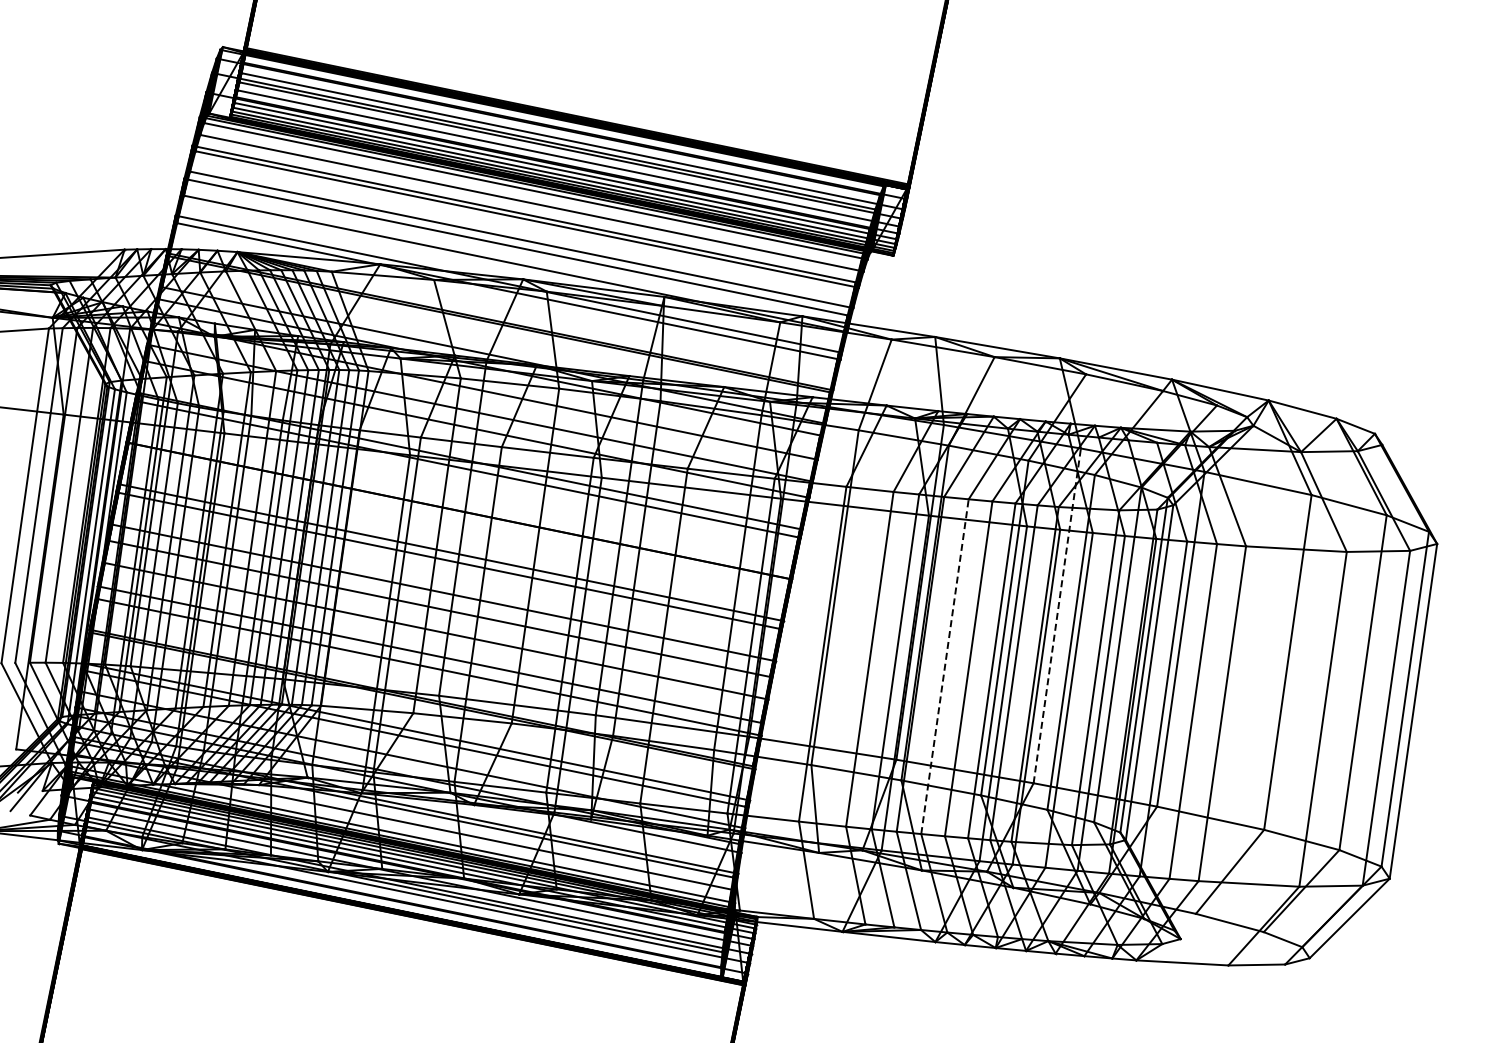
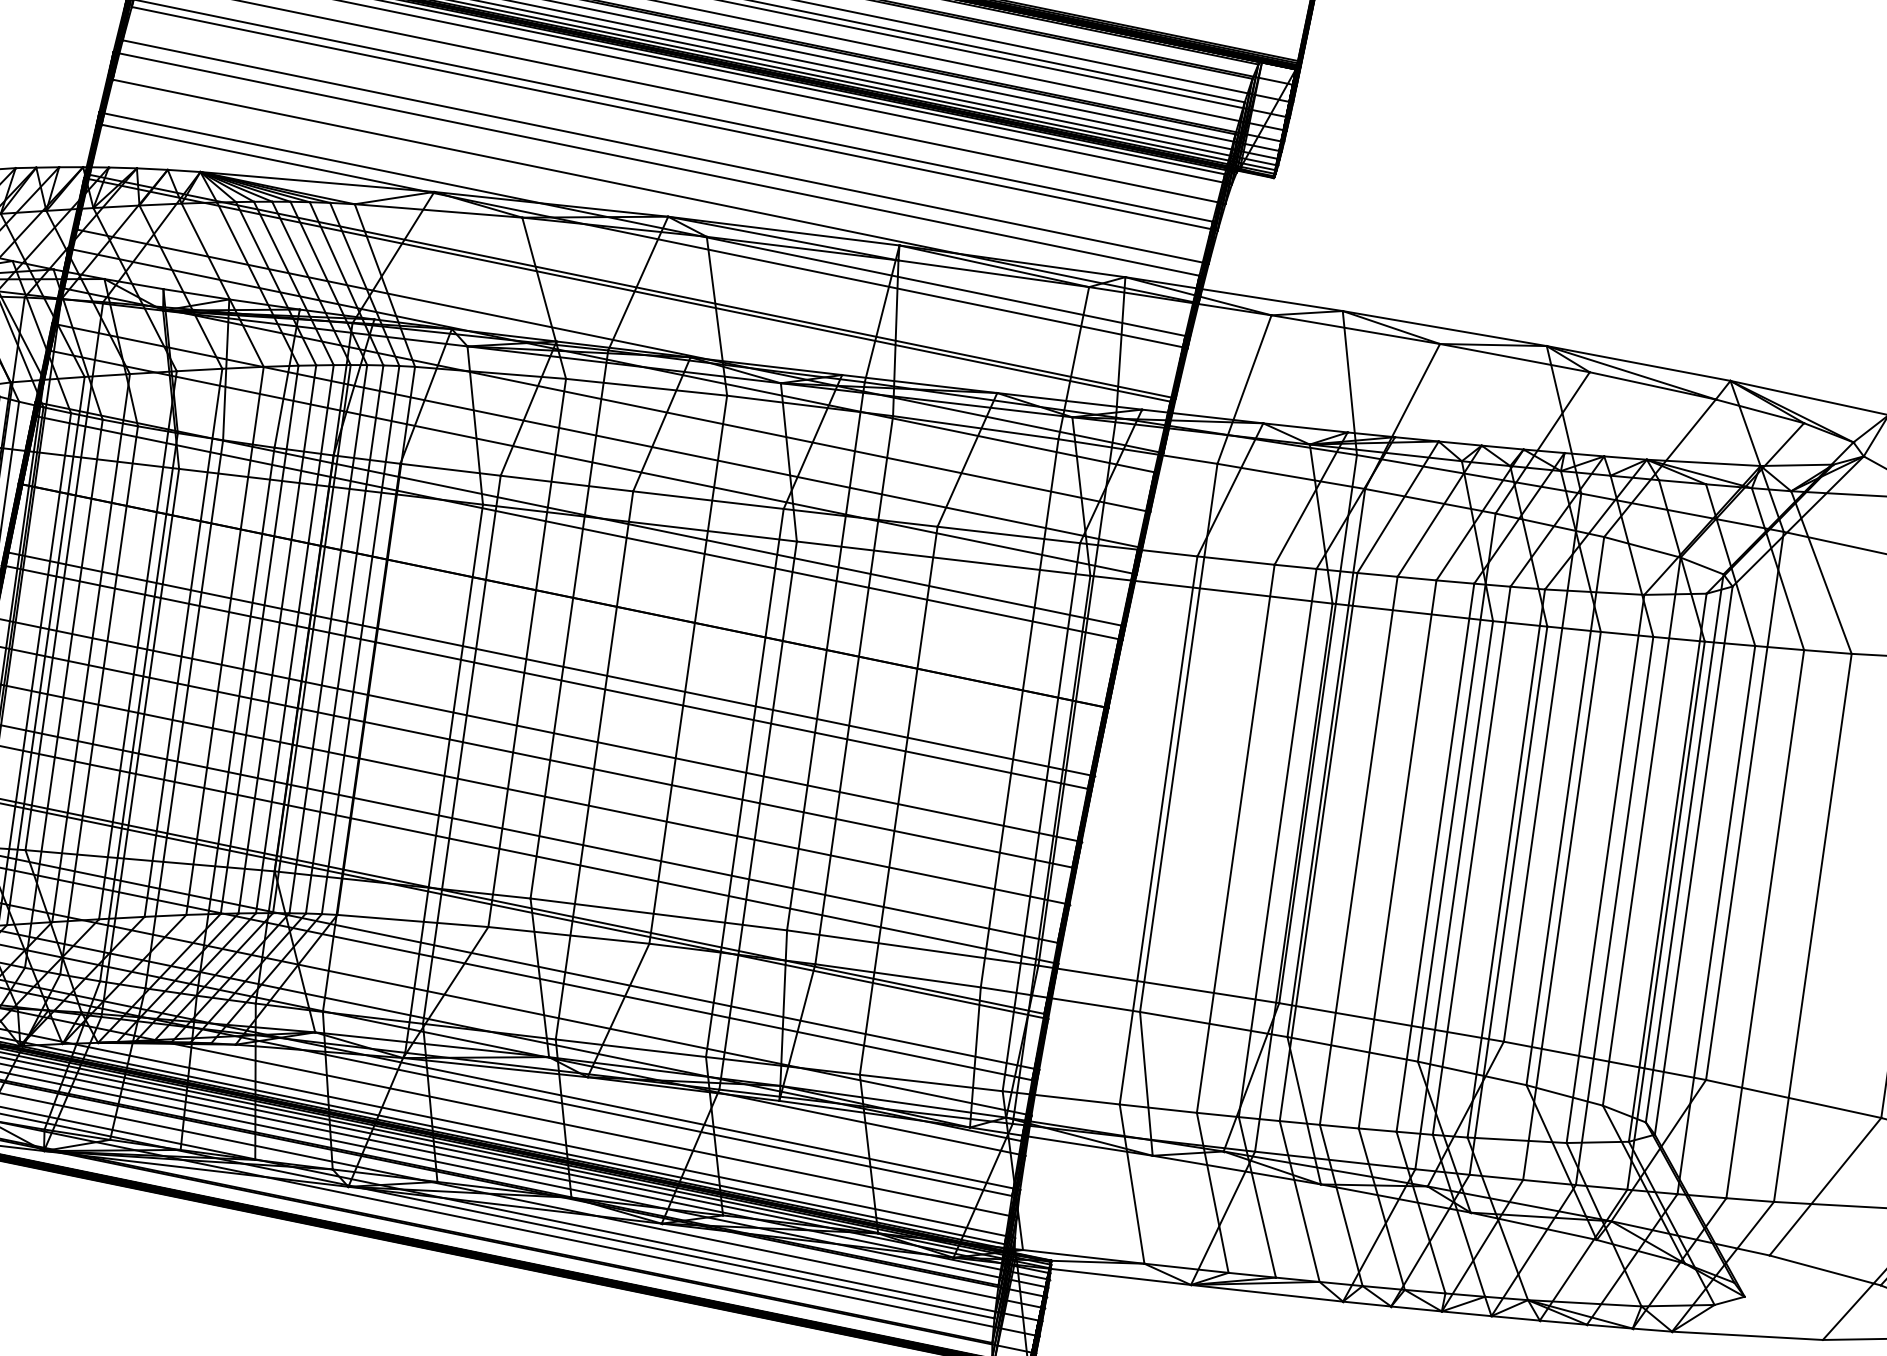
line: (1057, 615) -> (1542, 767), dashed -> solid
line: (945, 666) -> (1359, 850), dashed -> solid

